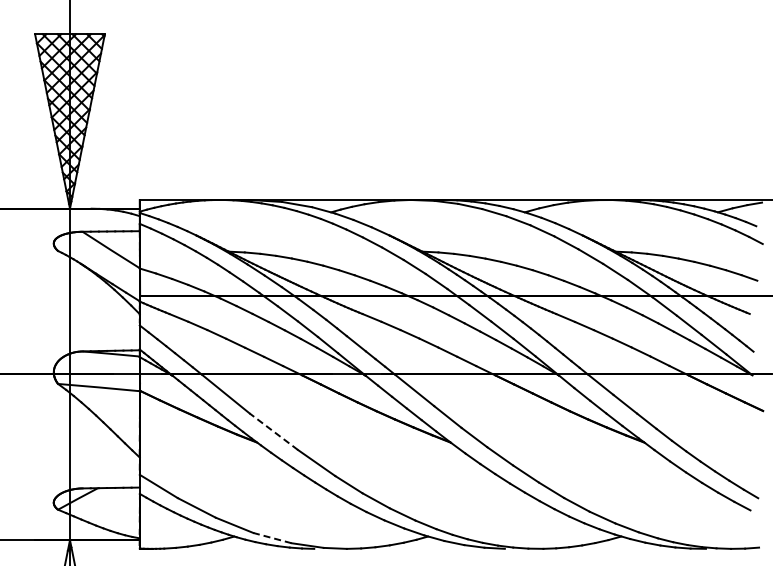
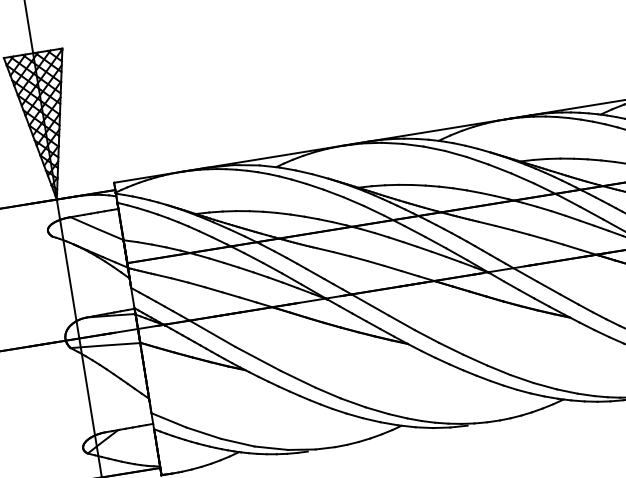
line: (273, 431) -> (257, 358), dashed -> solid
line: (272, 538) -> (271, 448), dashed -> solid

